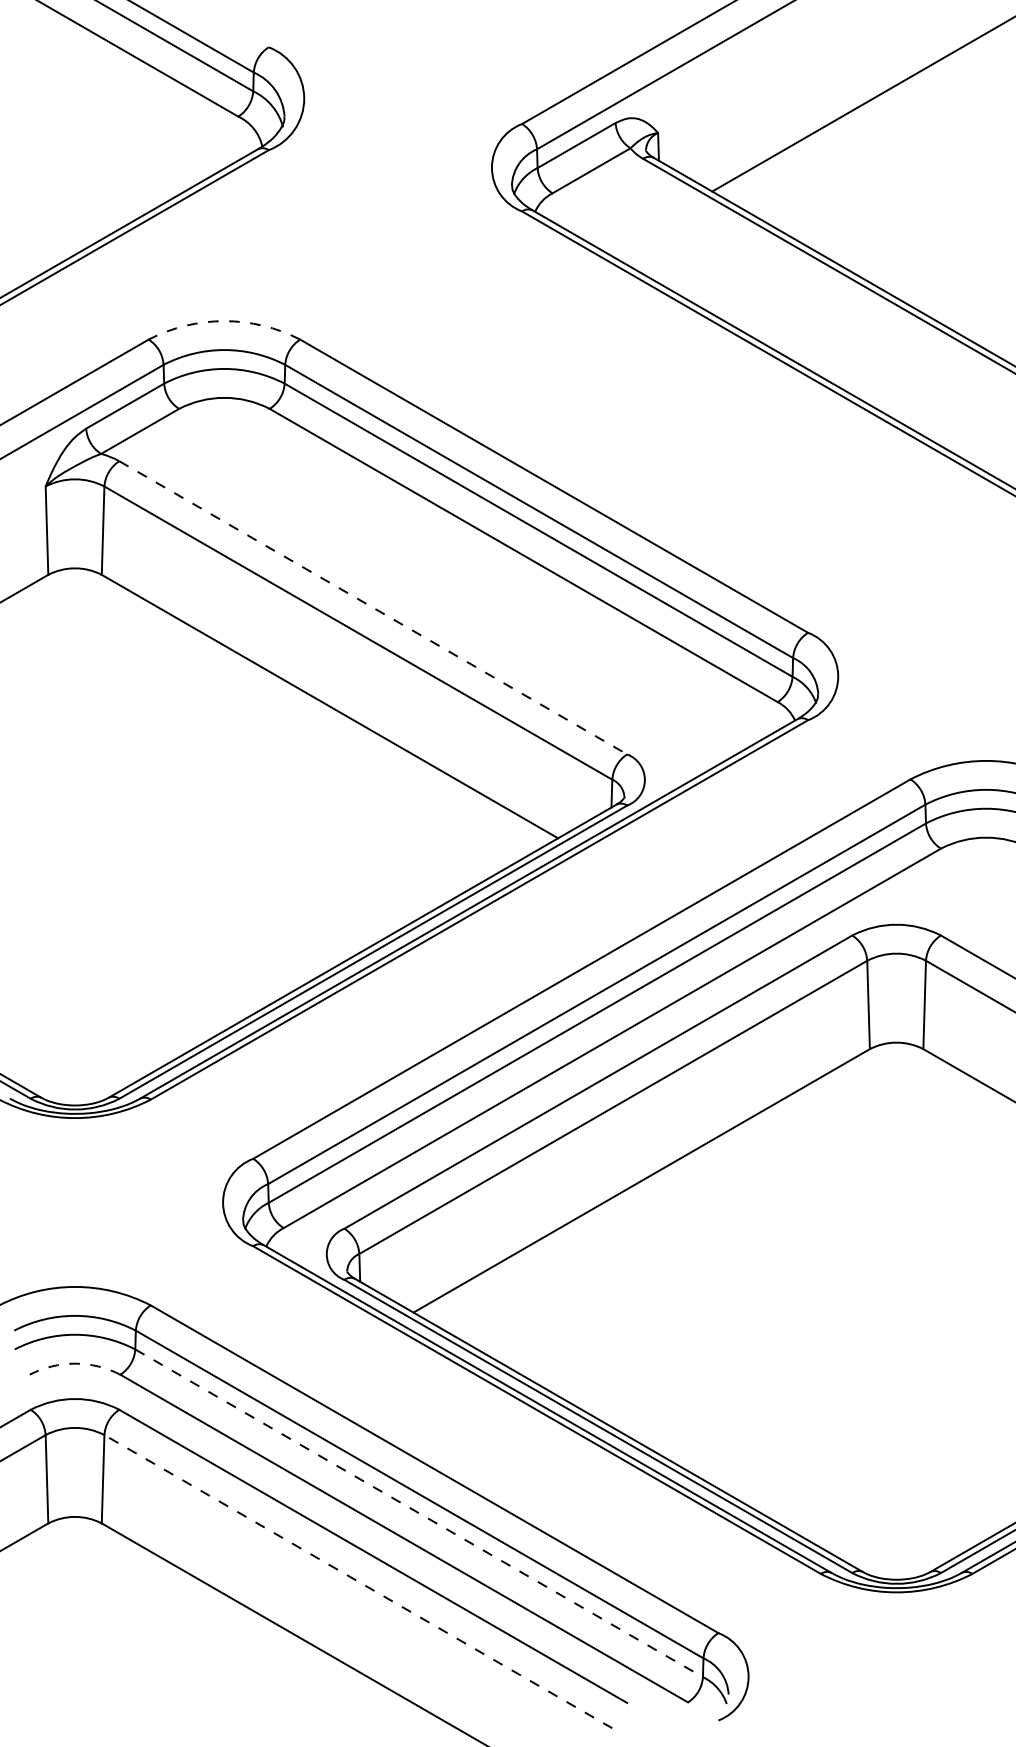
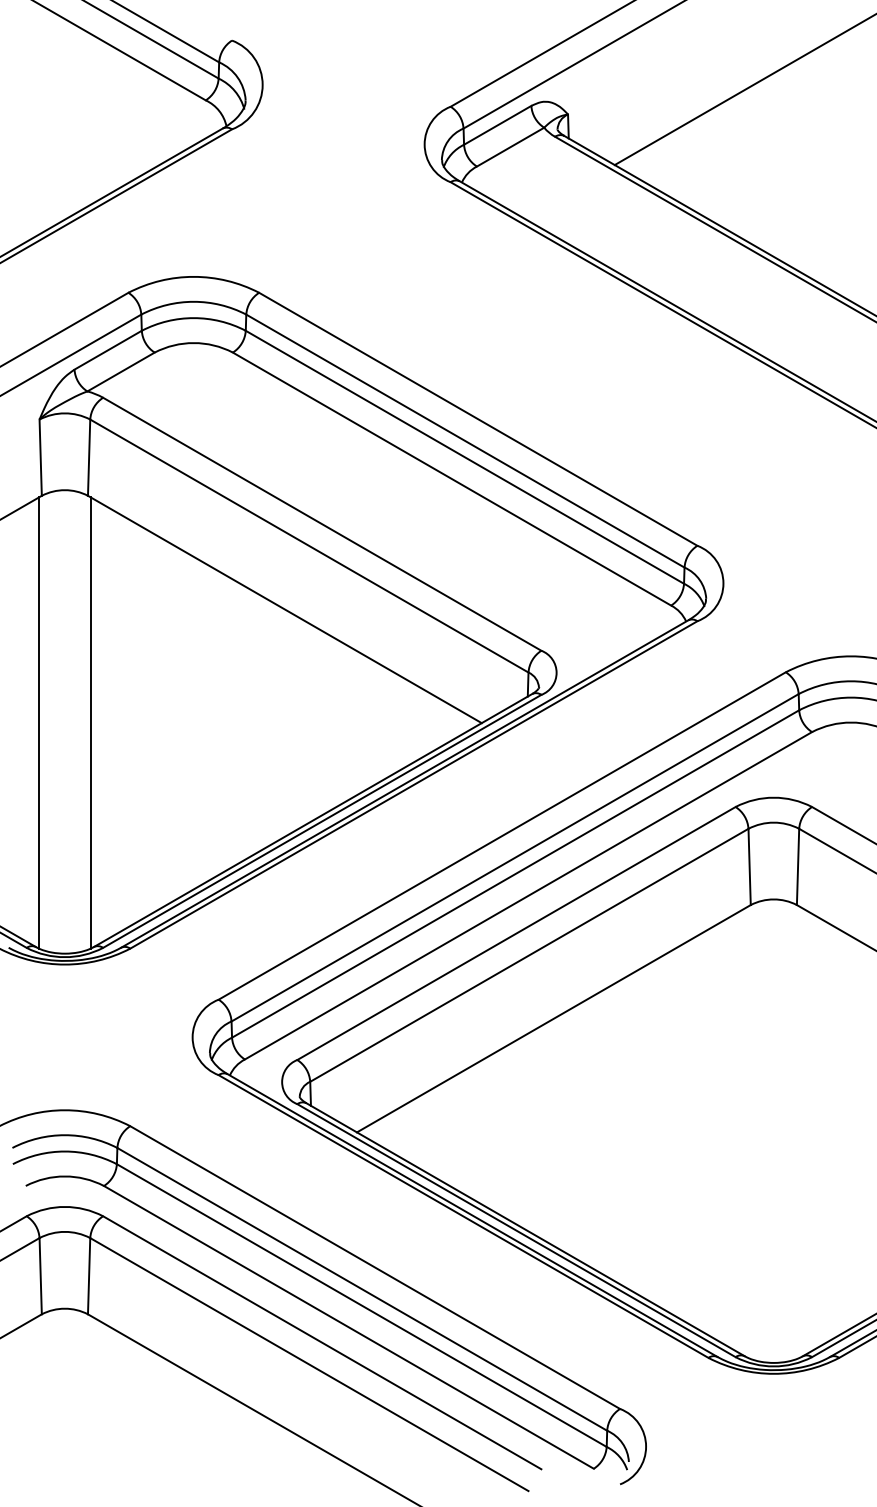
arc: (224, 321) -> (193, 277), dashed -> solid
line: (373, 608) -> (322, 524), dashed -> solid
line: (45, 837) -> (39, 722), added
line: (104, 837) -> (90, 722), added
arc: (75, 1363) -> (65, 1176), dashed -> solid
line: (419, 1513) -> (362, 1305), dashed -> solid
line: (357, 1581) -> (308, 1364), dashed -> solid

